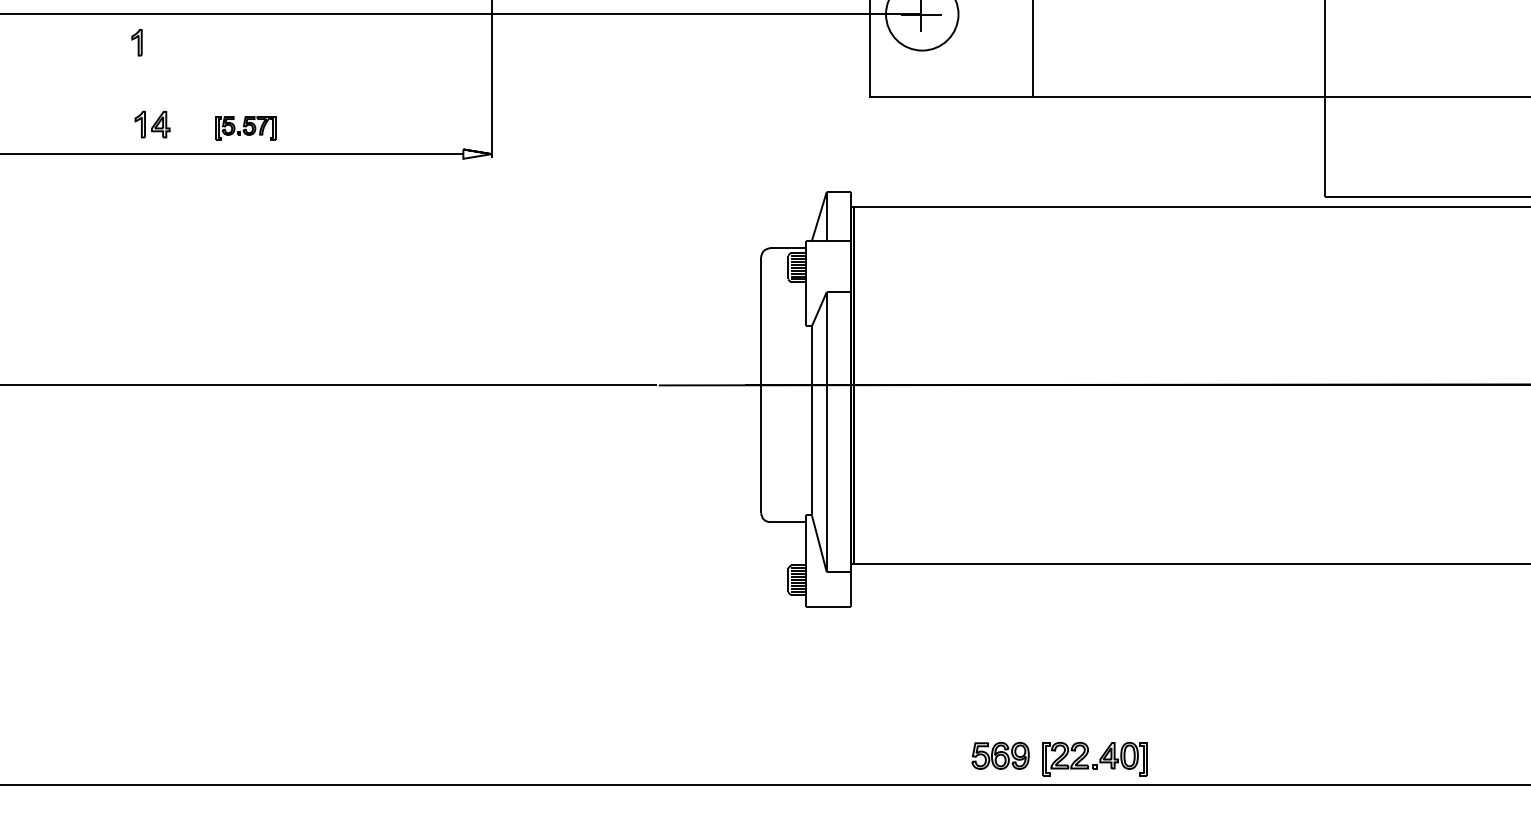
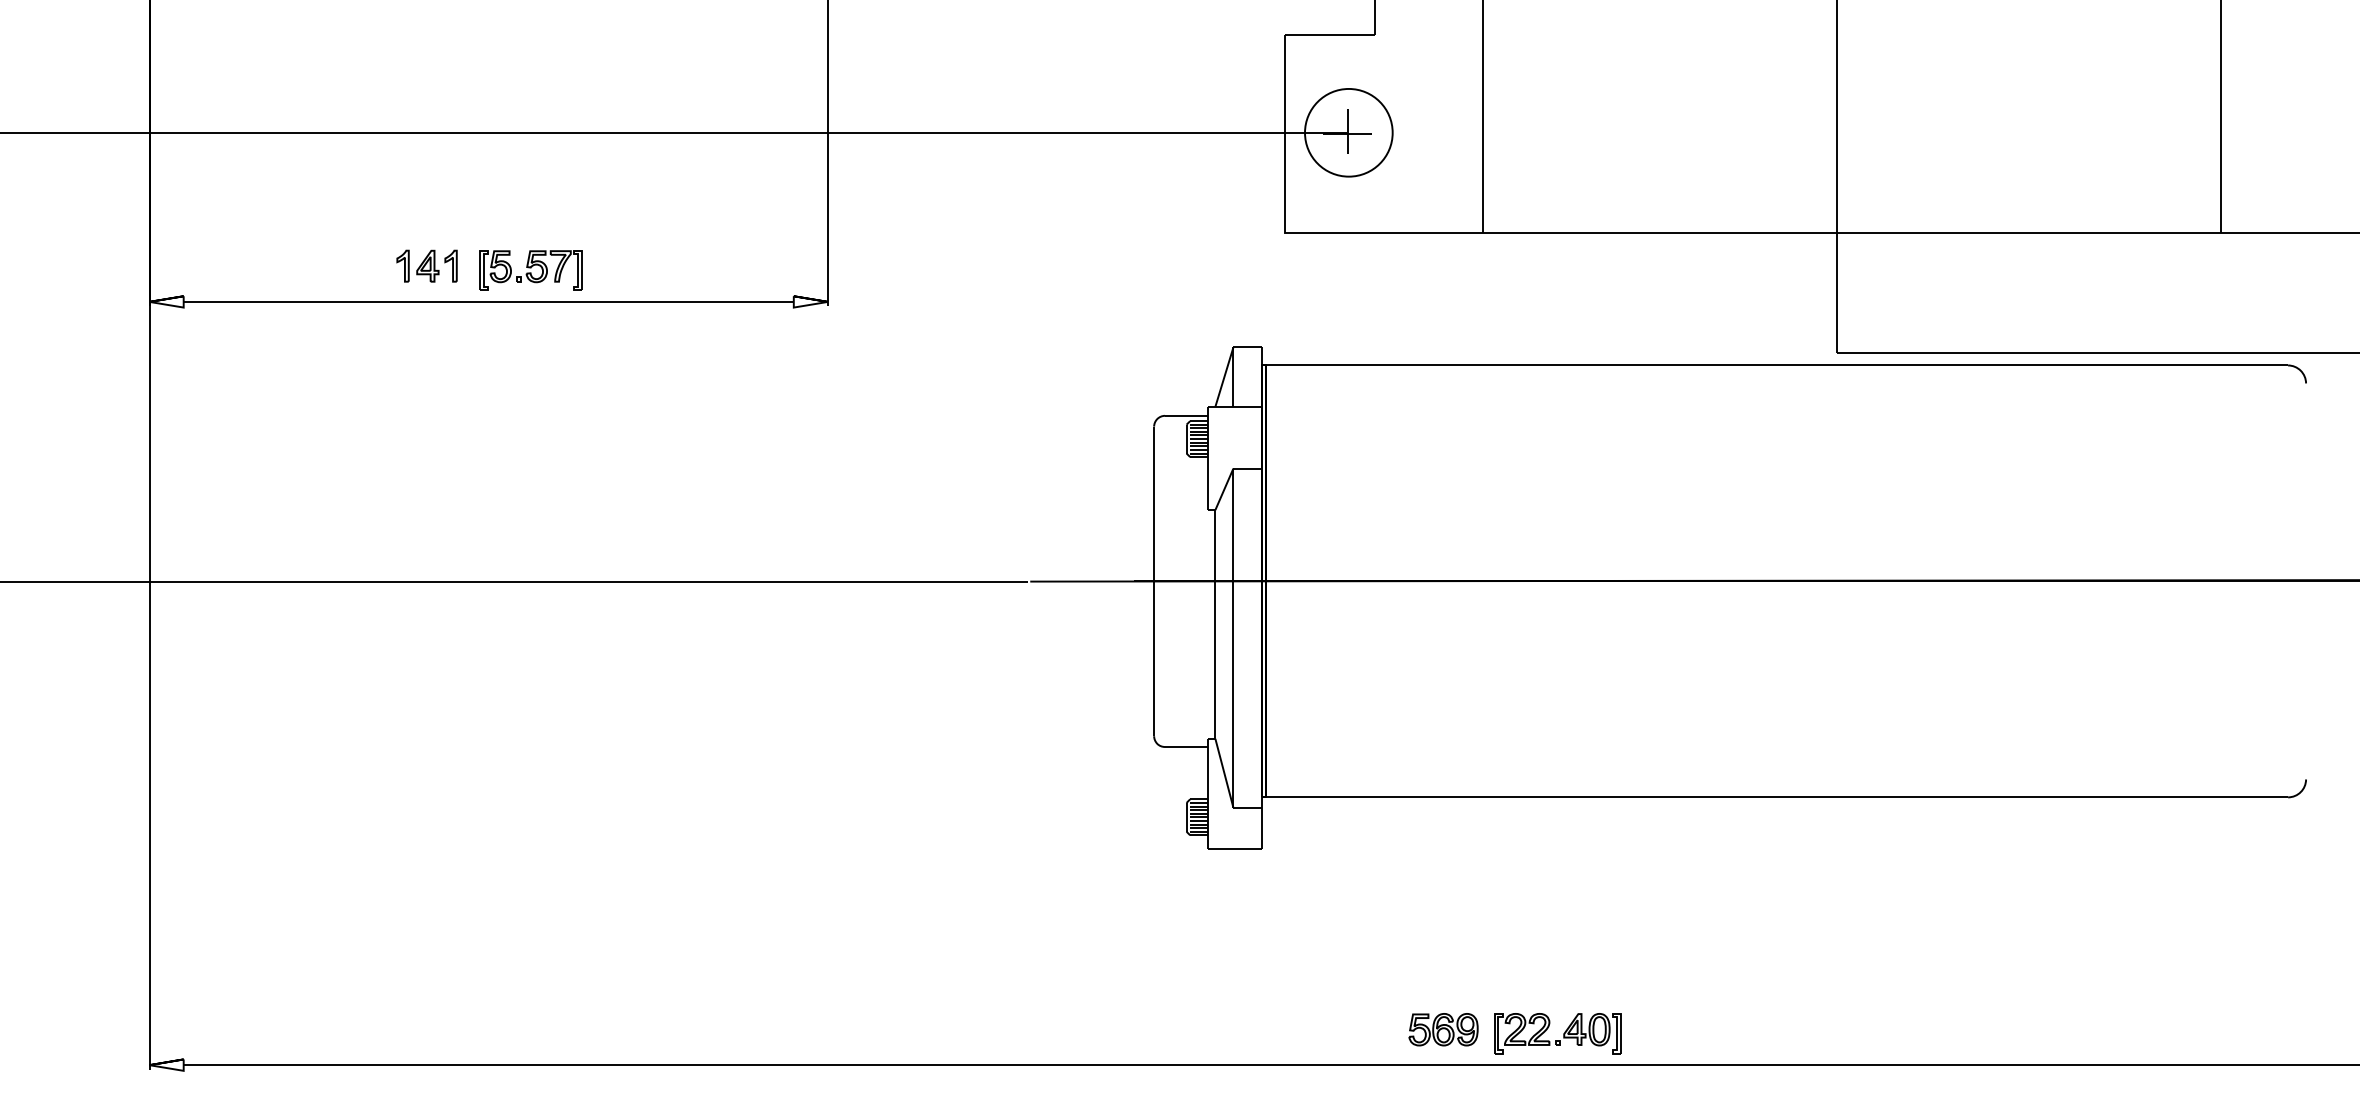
part: (136, 42) -> (450, 265), moved
part: (245, 128) -> (530, 270), size x1.43

